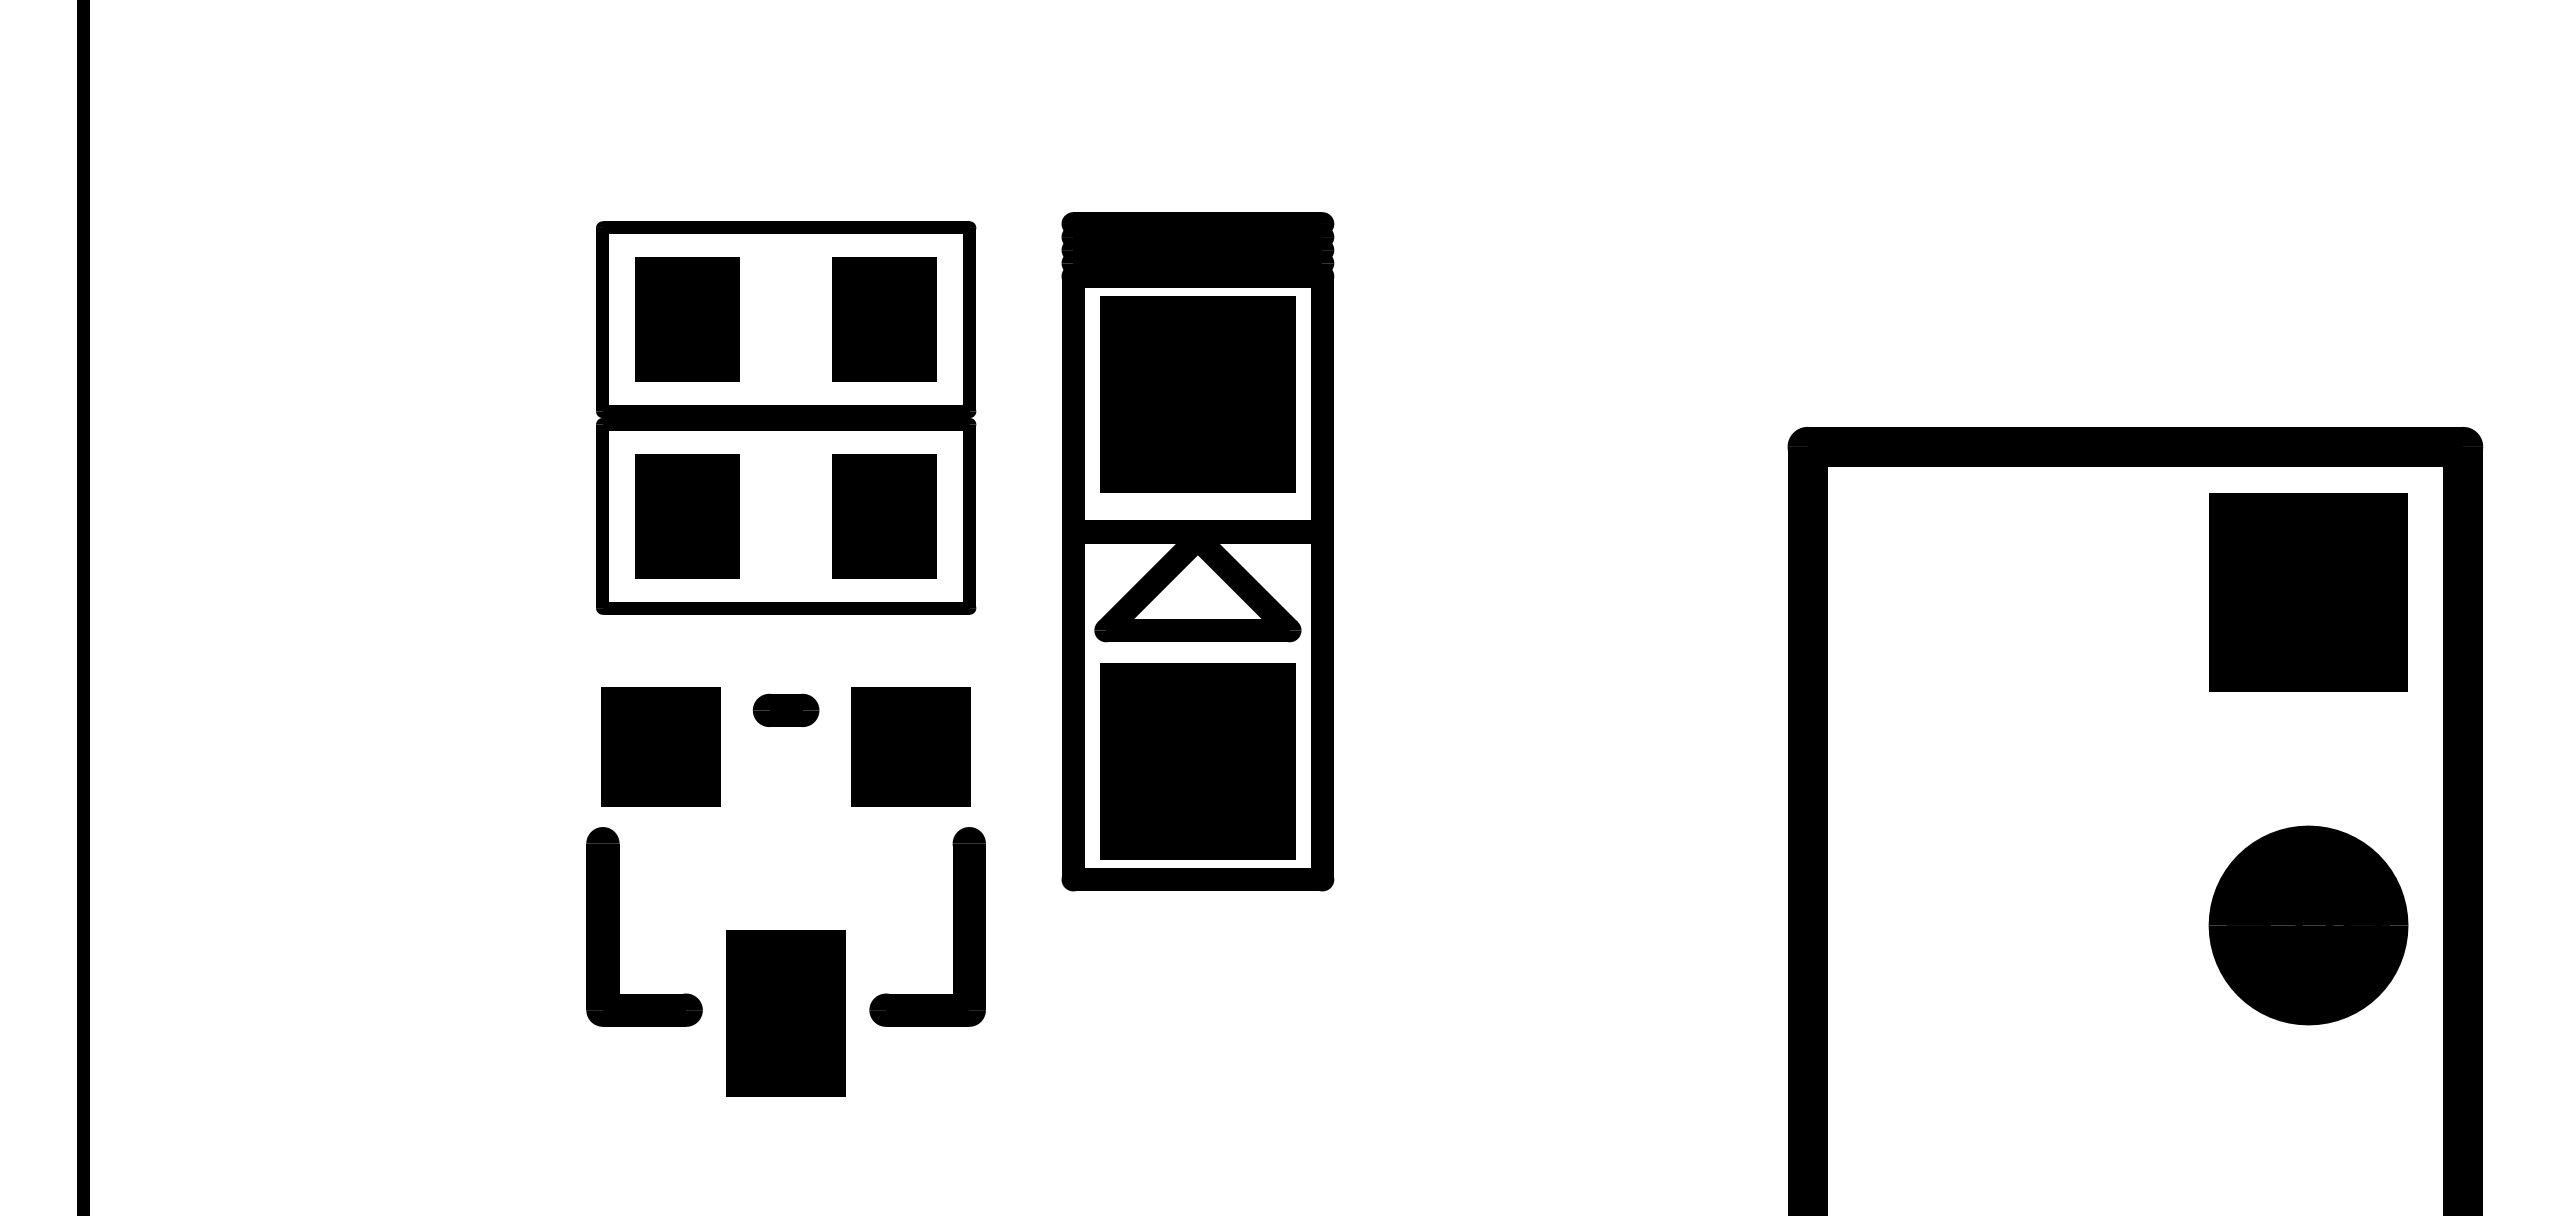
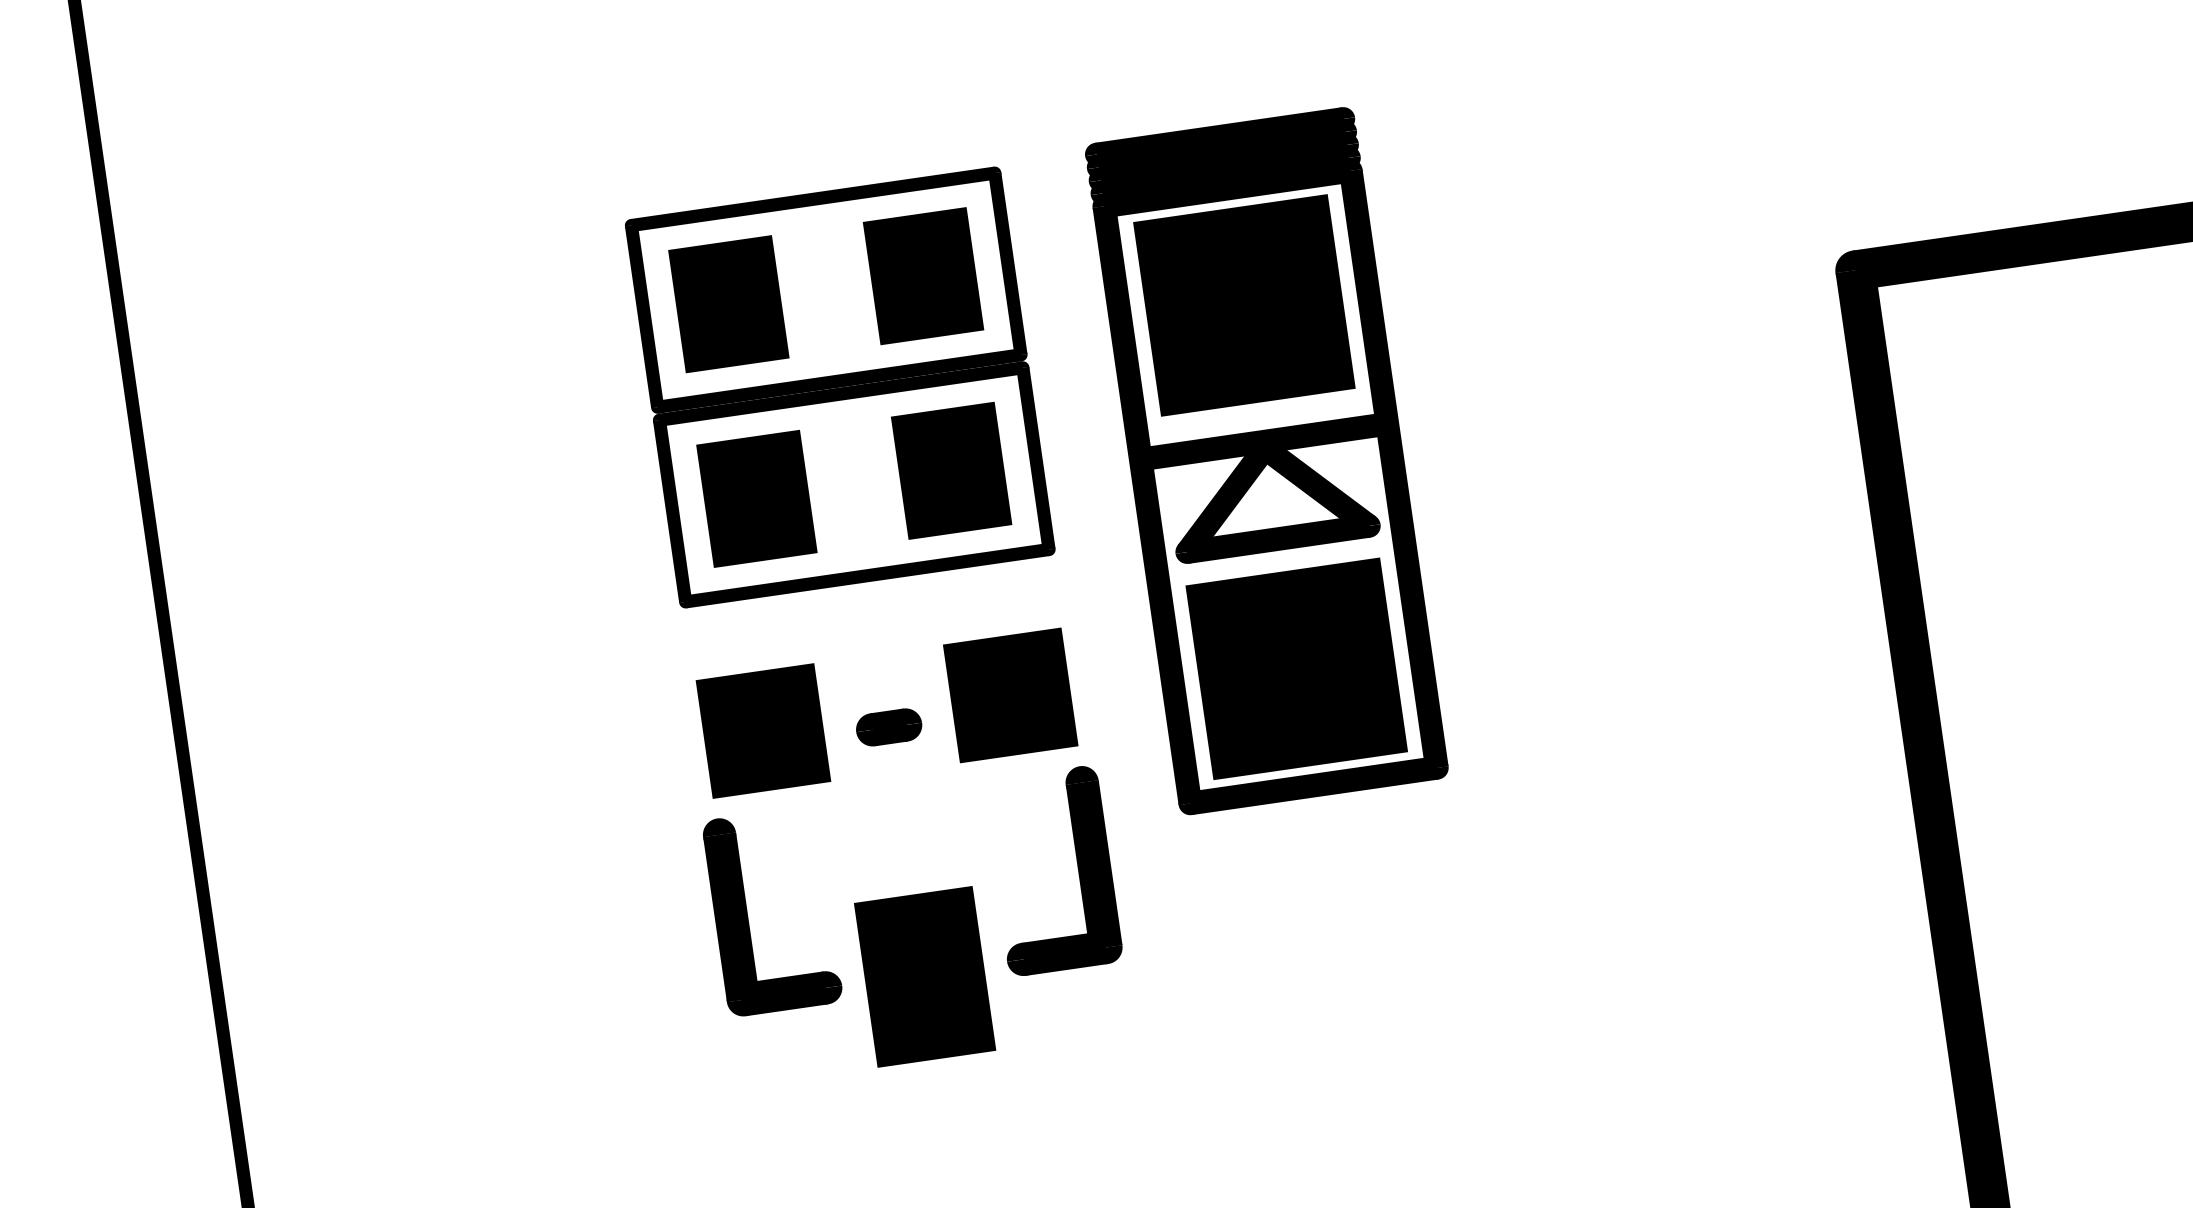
part: (785, 709) -> (888, 726), moved

